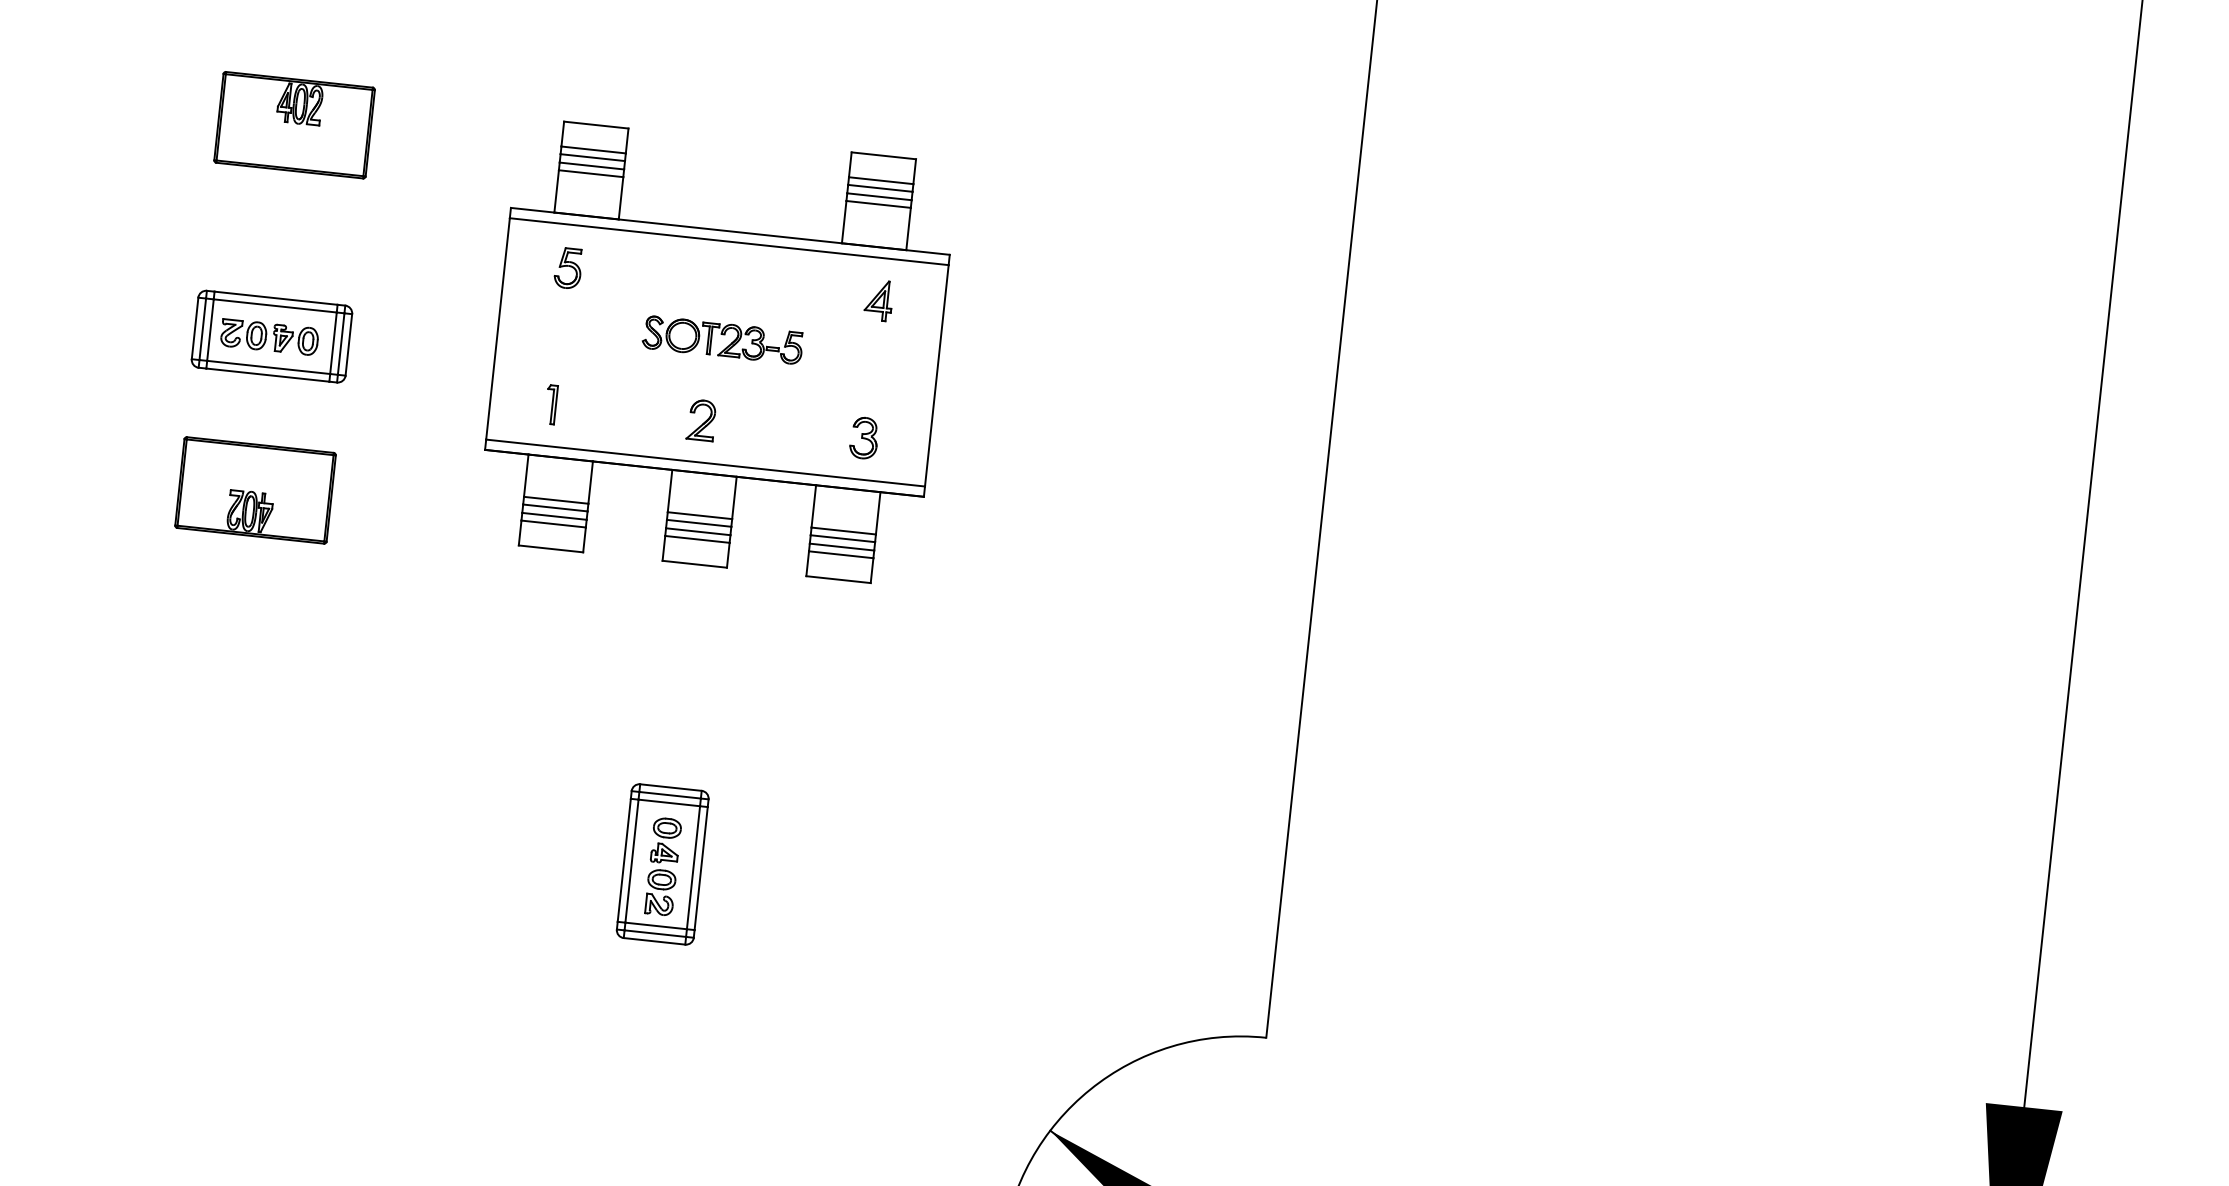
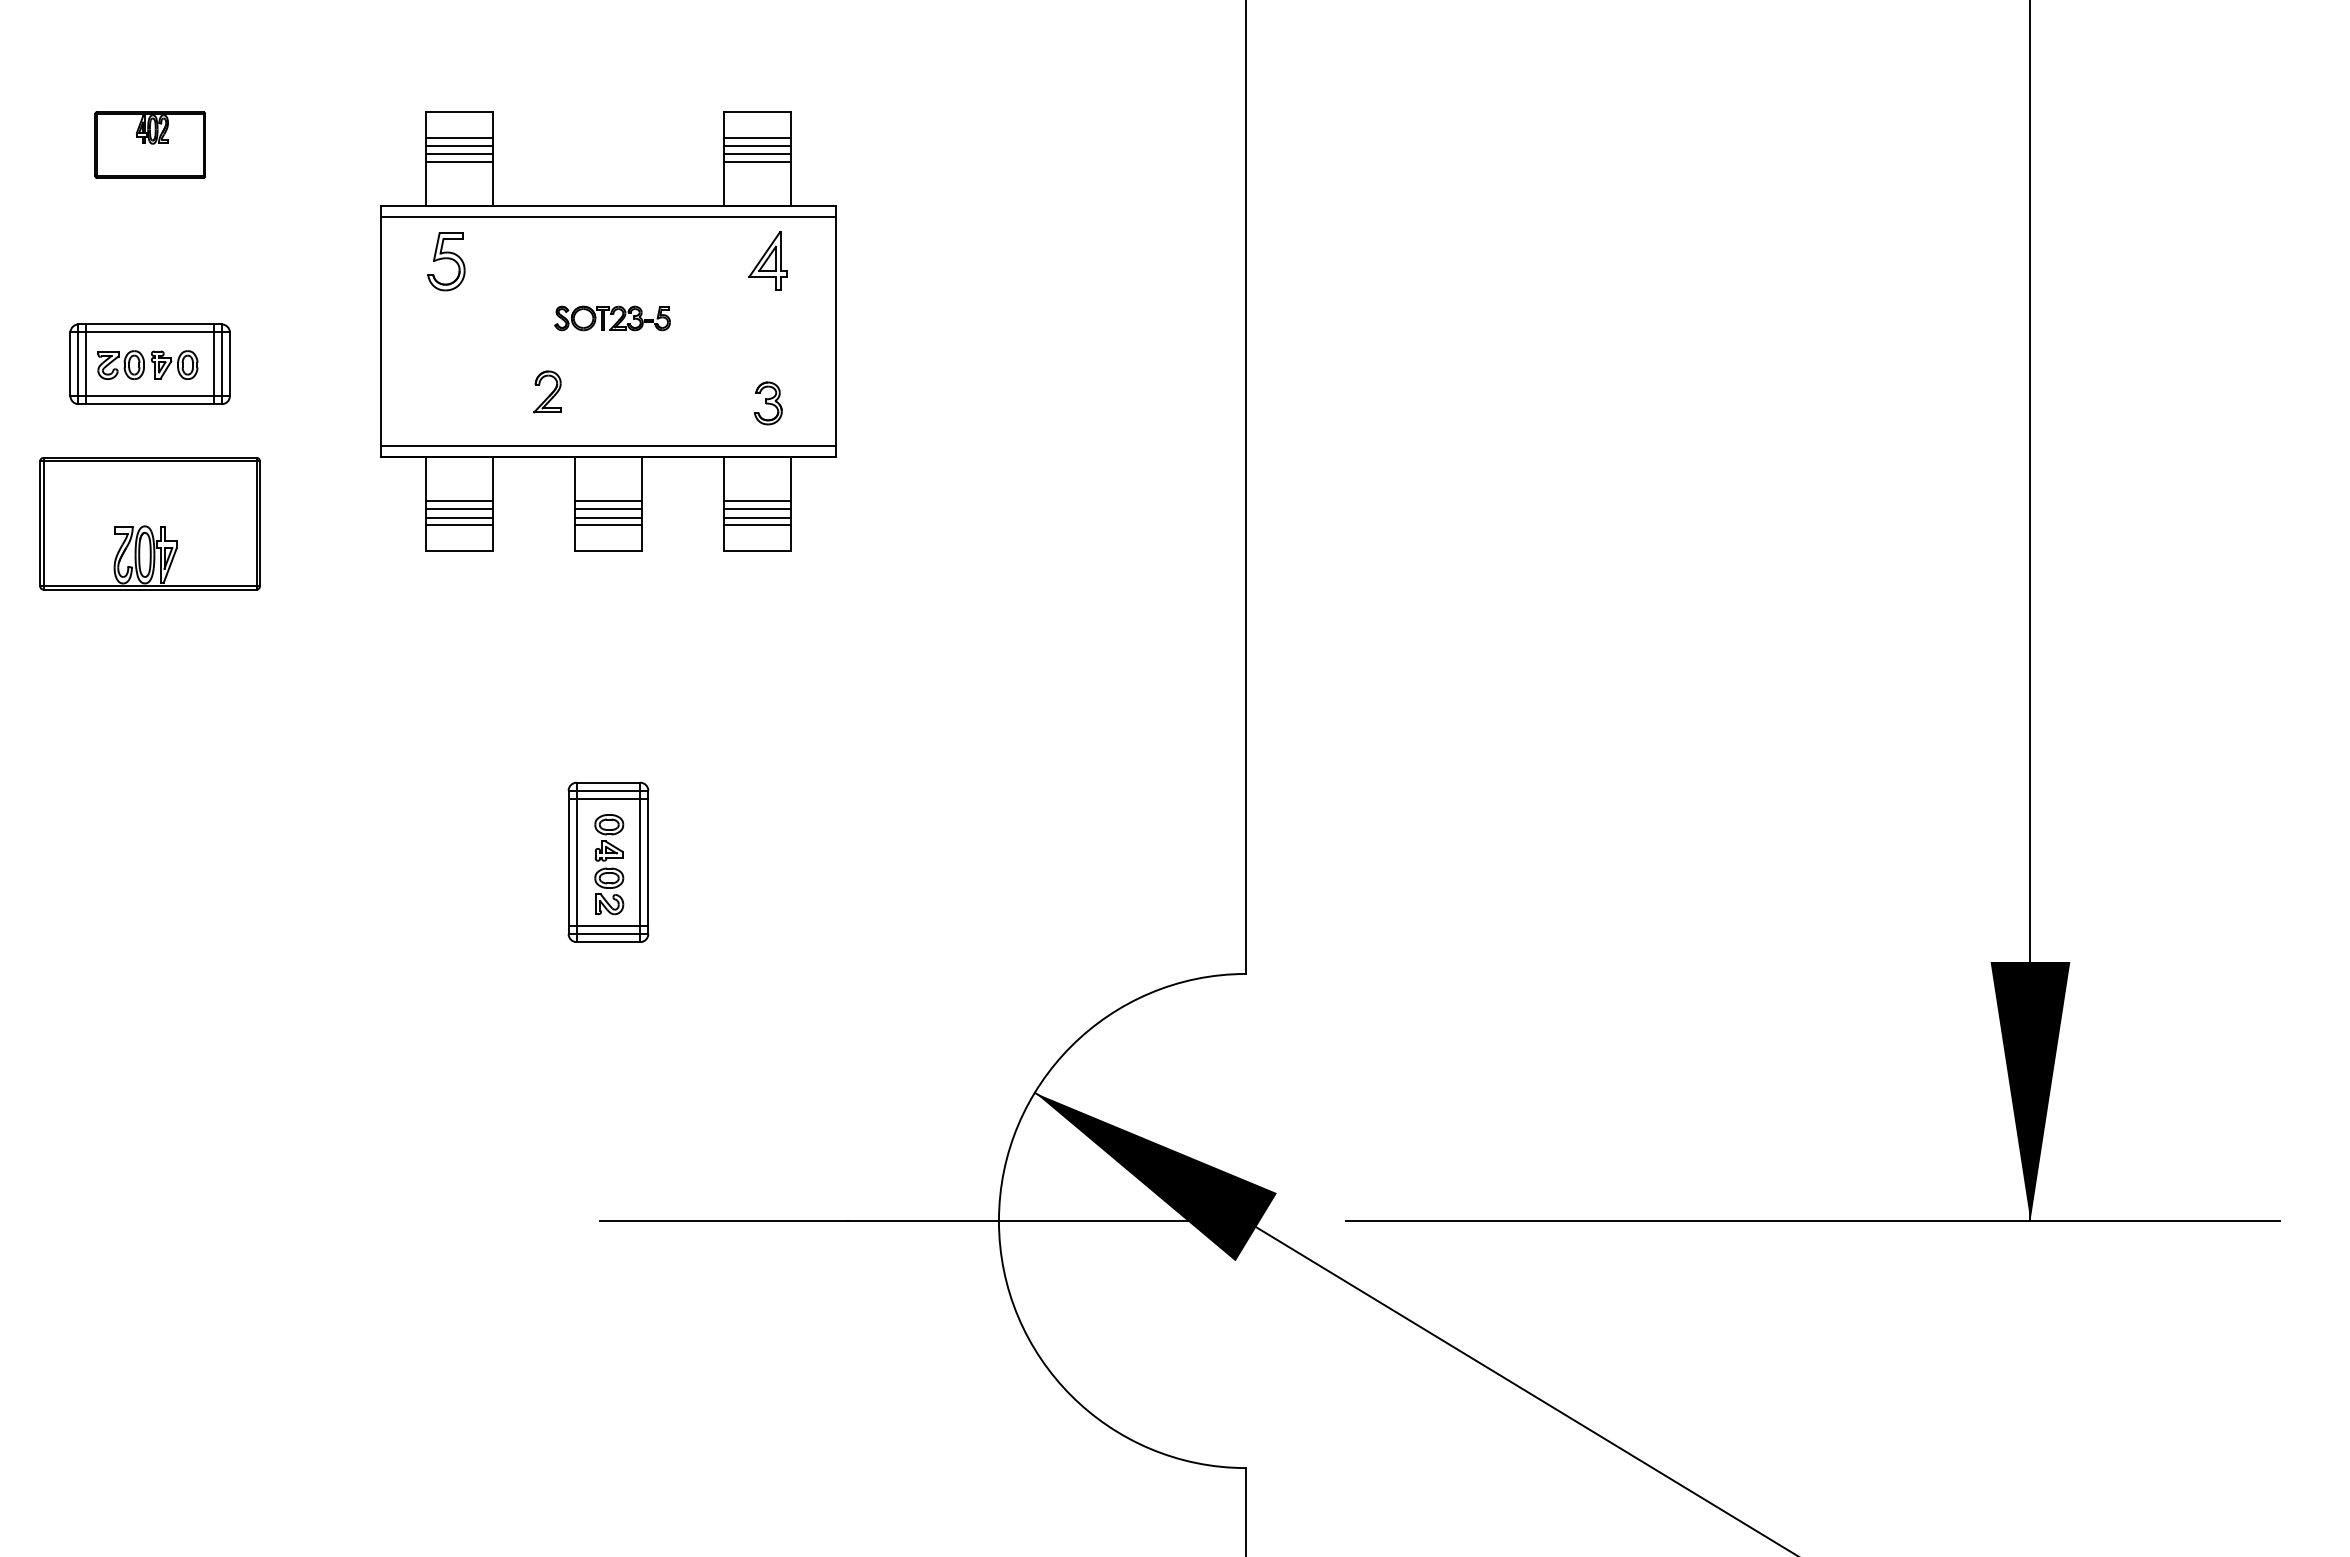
part: (294, 124) -> (150, 144), size x0.7
part: (568, 268) -> (446, 261), size x1.4
part: (878, 300) -> (767, 260), size x1.4
part: (722, 340) -> (612, 318), size x0.7
part: (551, 403) -> (443, 402), removed
part: (701, 419) -> (547, 391), moved
part: (255, 490) -> (150, 523), size x1.4

